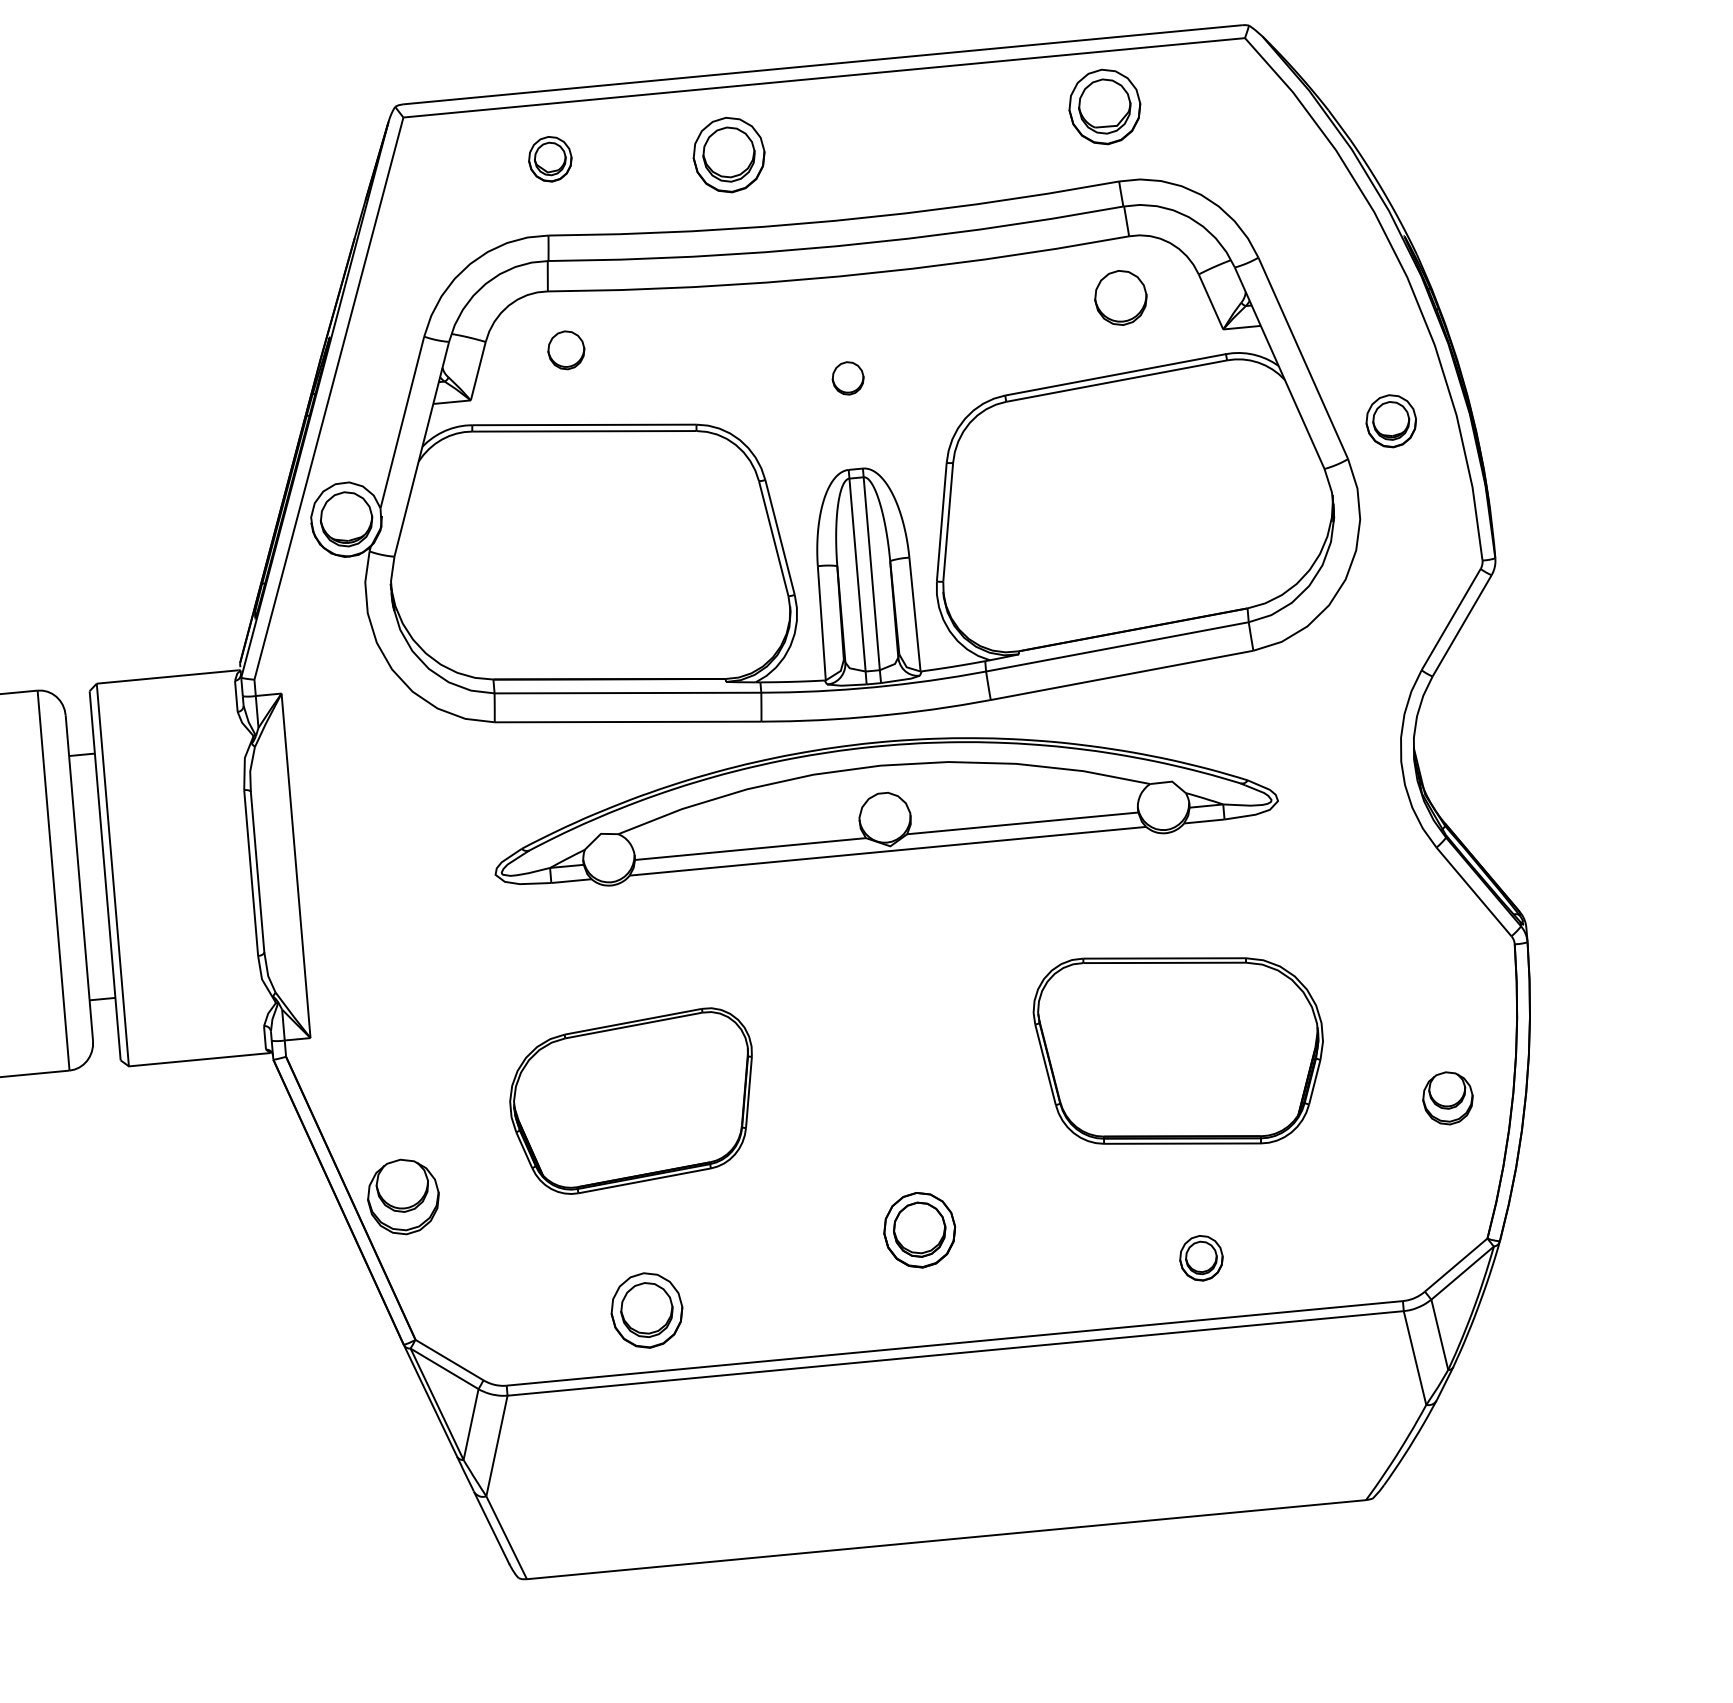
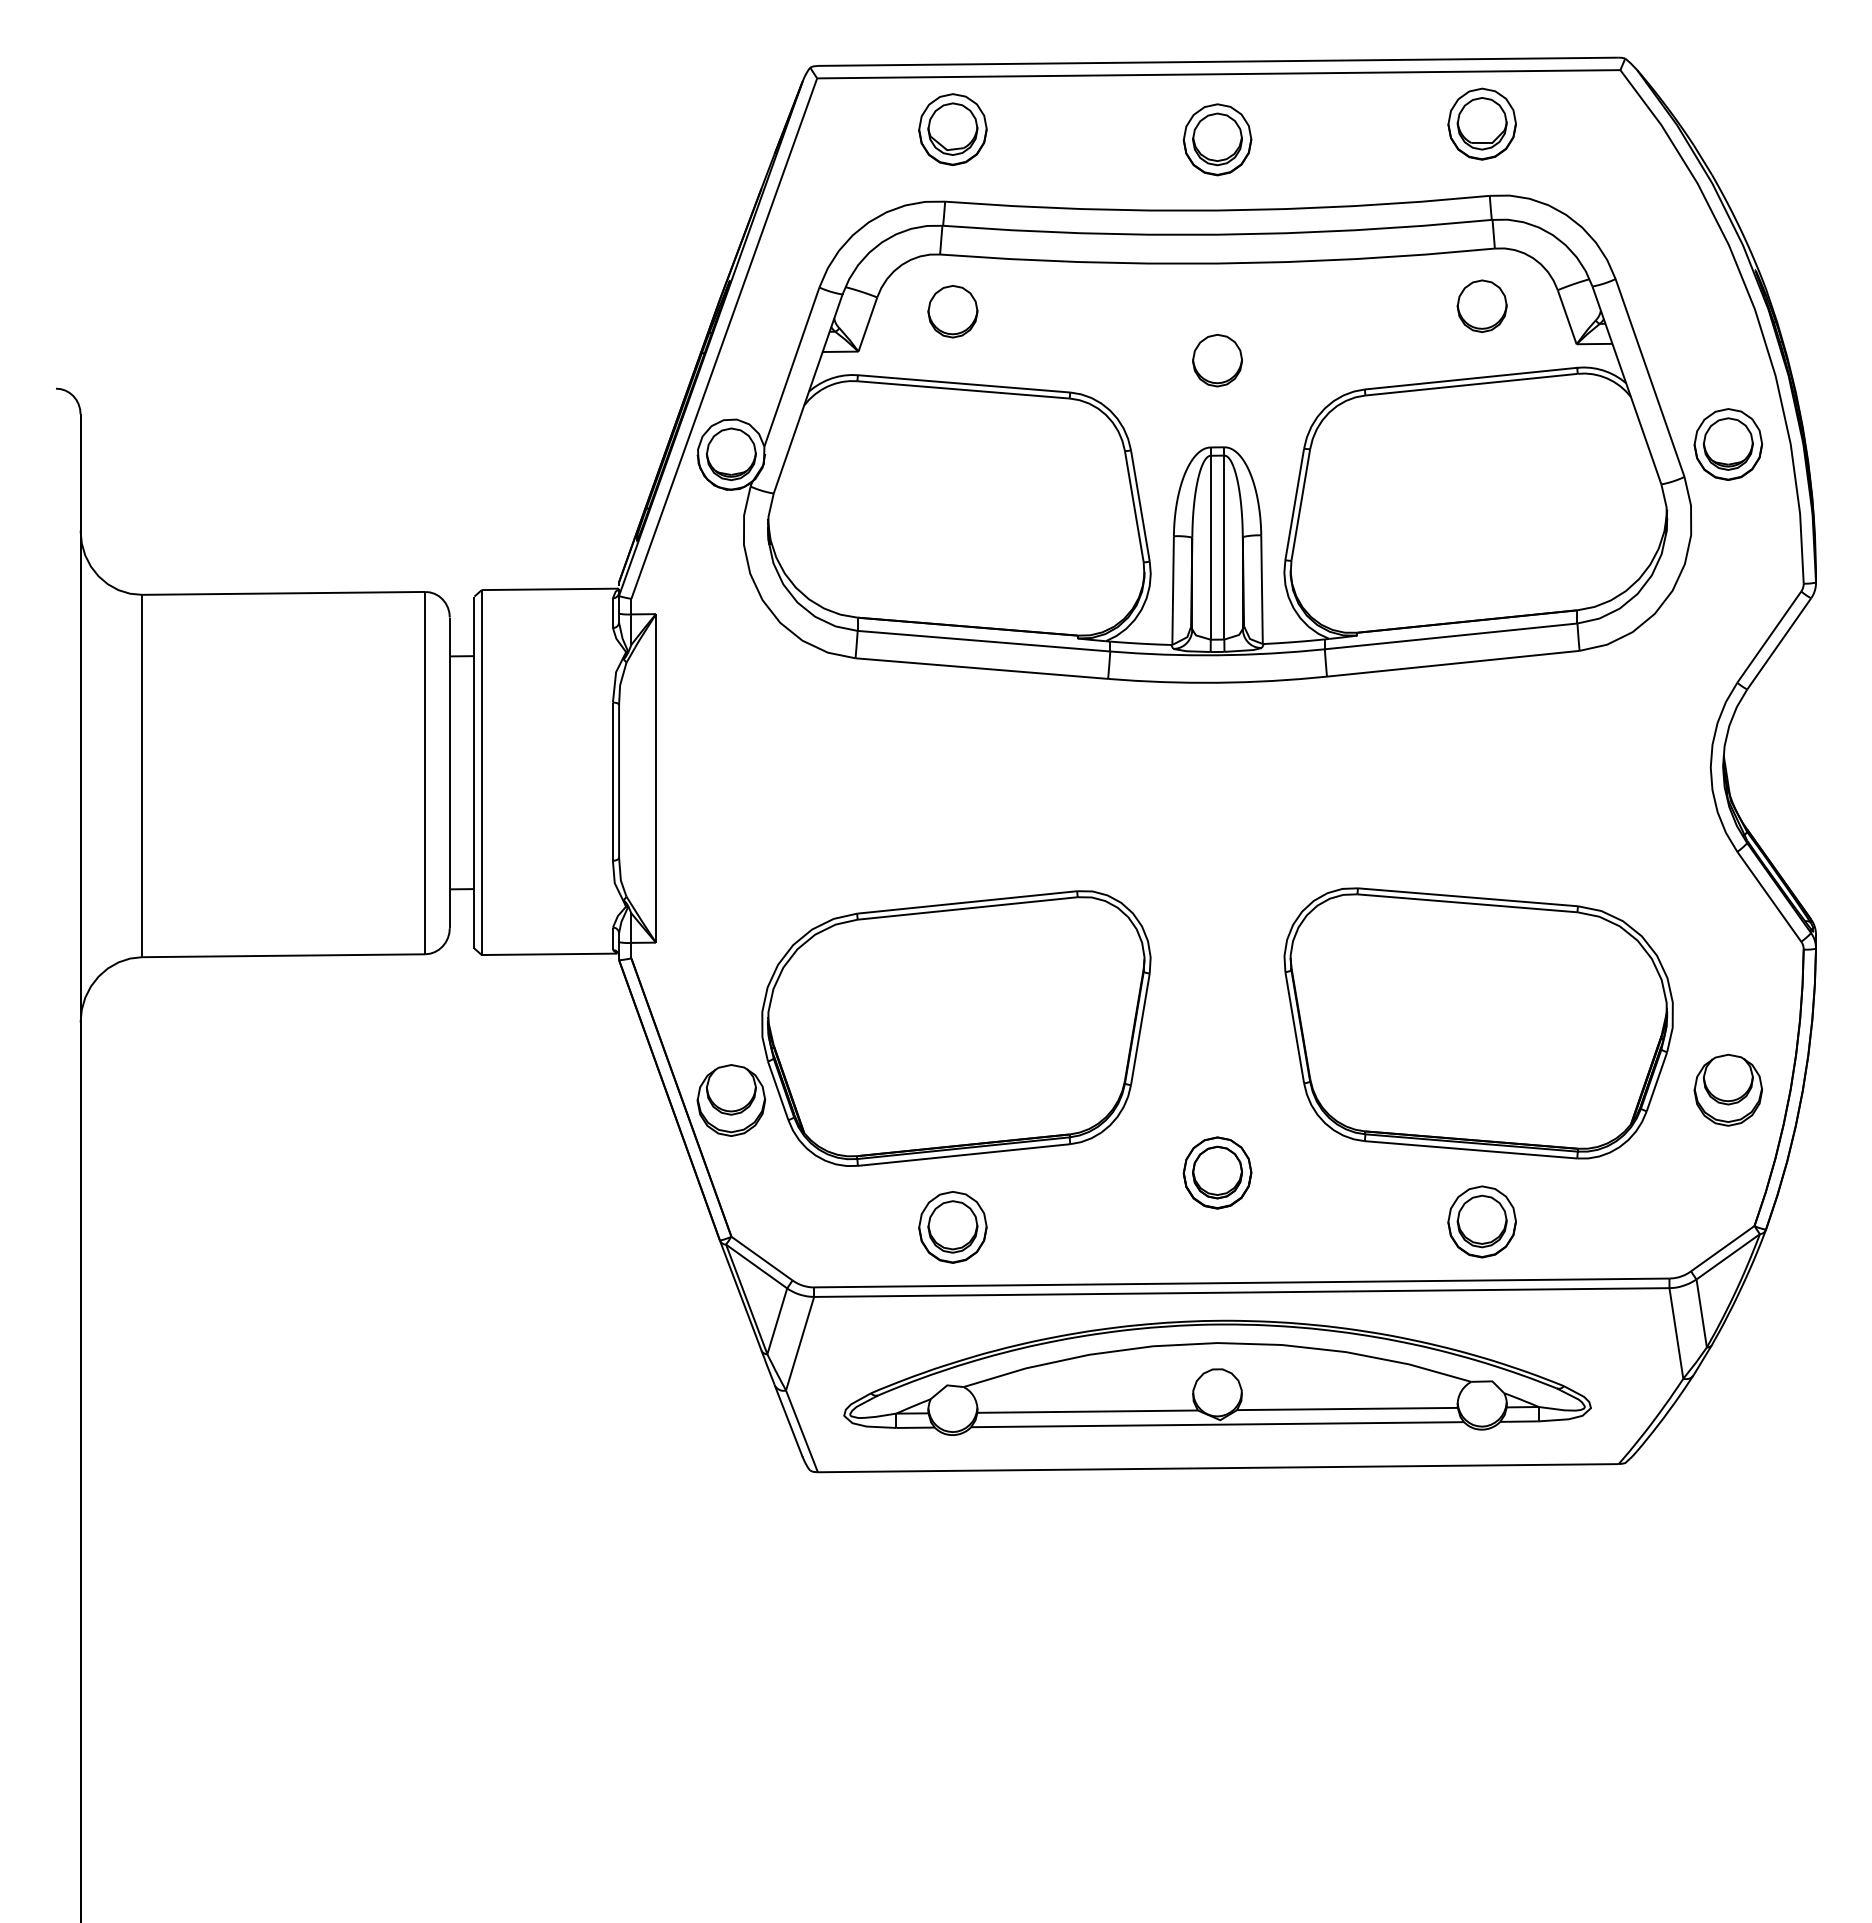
part: (729, 154) -> (1217, 139), moved
part: (549, 159) -> (952, 129), size x1.67
part: (565, 350) -> (952, 311), size x1.43
part: (848, 378) -> (1217, 360), size x1.67
part: (1391, 421) -> (1728, 444), size x1.43
part: (883, 801) -> (1217, 1377), moved
part: (1180, 1050) -> (1478, 1023), size x1.43
part: (1447, 1097) -> (1727, 1089), size x1.43
part: (633, 1101) -> (956, 1028), size x1.67
part: (1200, 1257) -> (1481, 1221), size x1.67

